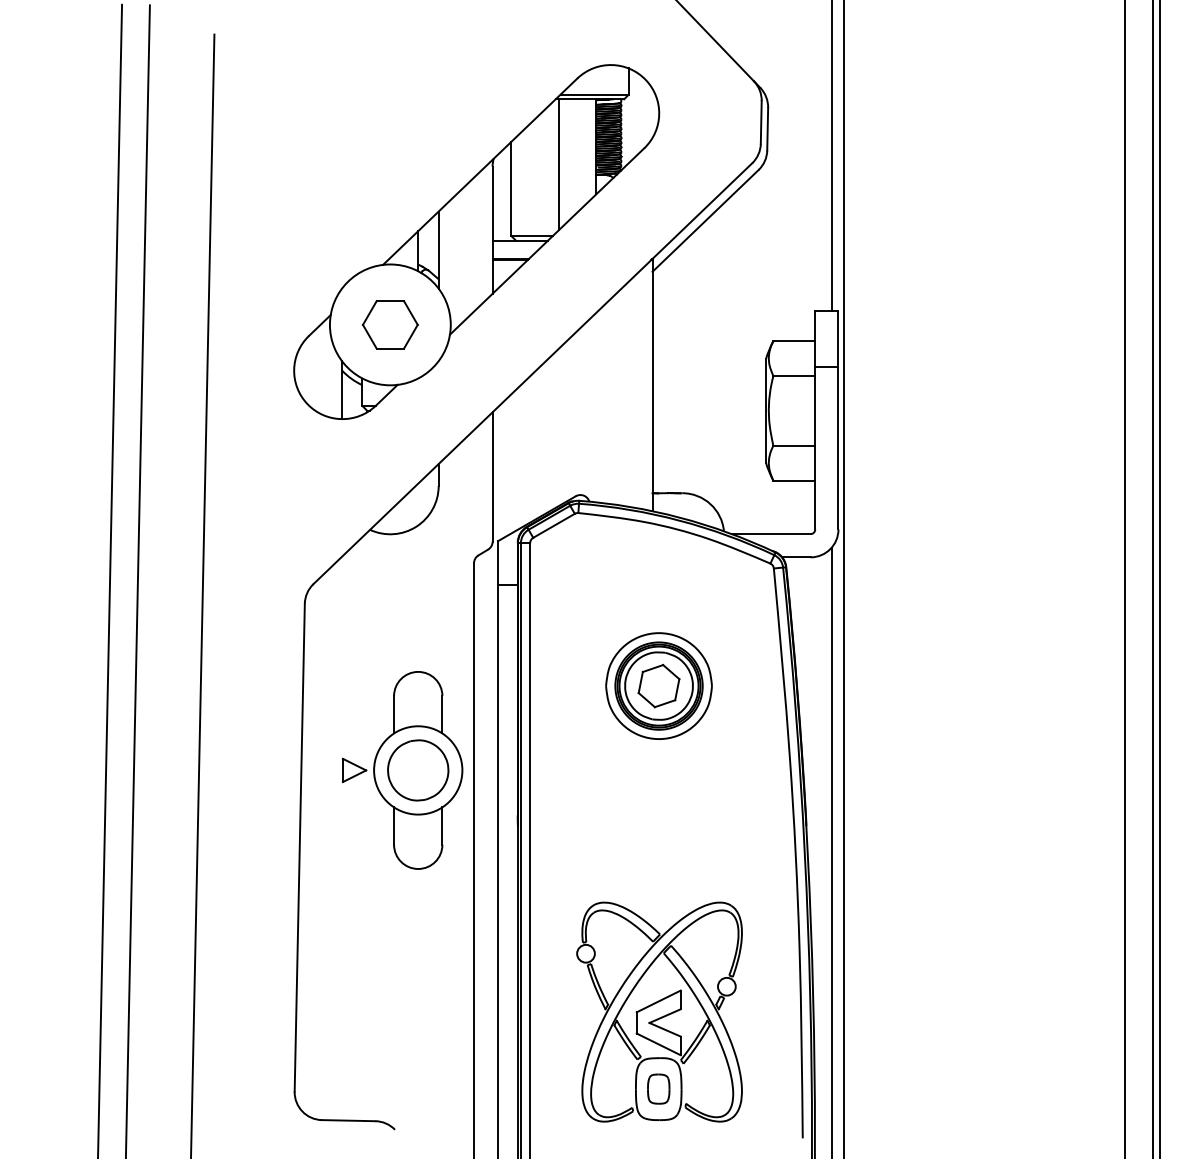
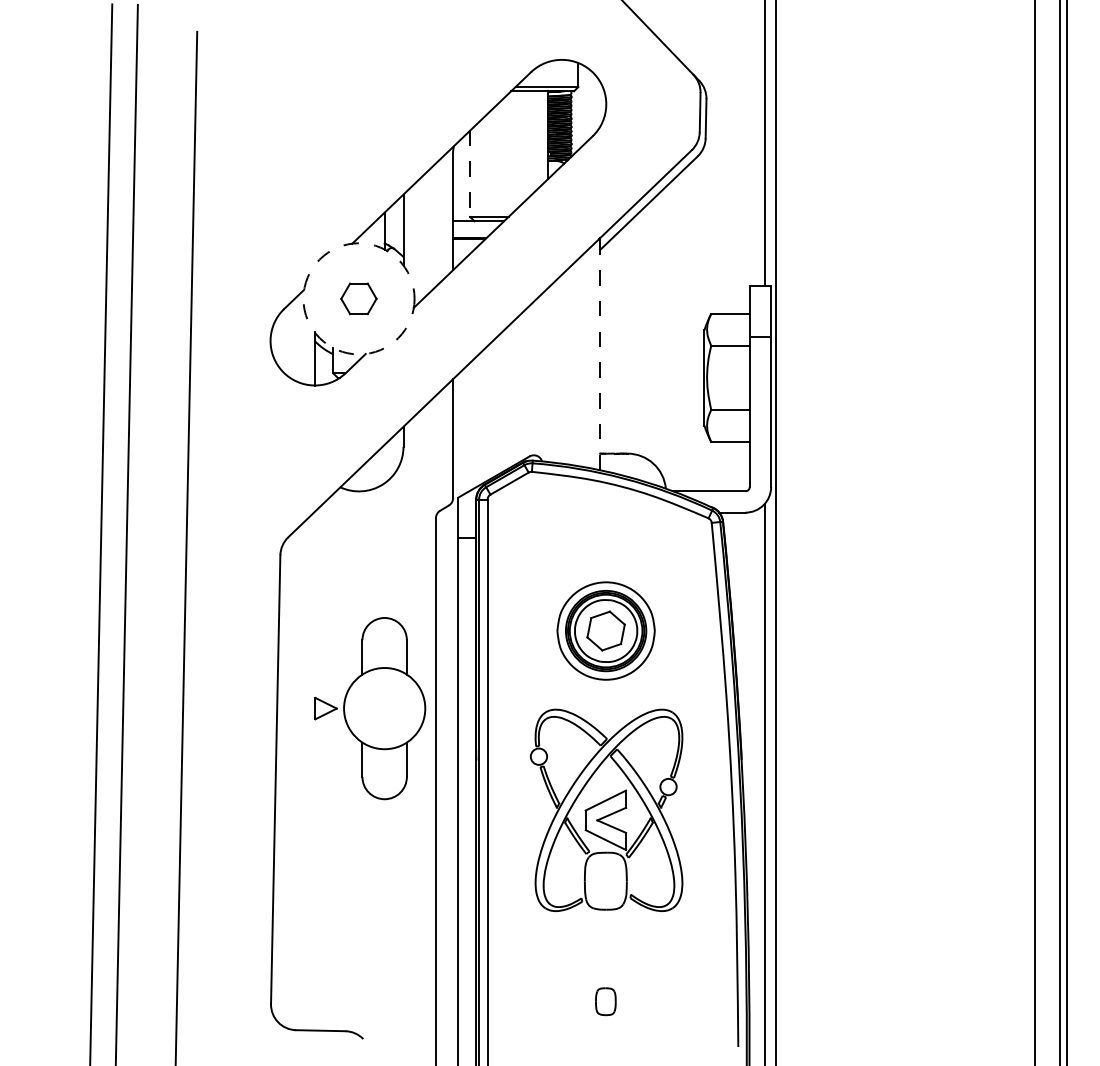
line: (559, 164) -> (514, 151), removed
line: (511, 188) -> (470, 173), solid -> dashed
circle: (389, 324) -> (358, 298), solid -> dashed
part: (389, 324) -> (358, 298), size x0.7
line: (652, 385) -> (600, 354), solid -> dashed
part: (418, 770) -> (384, 708), removed
part: (659, 1011) -> (606, 809), moved

